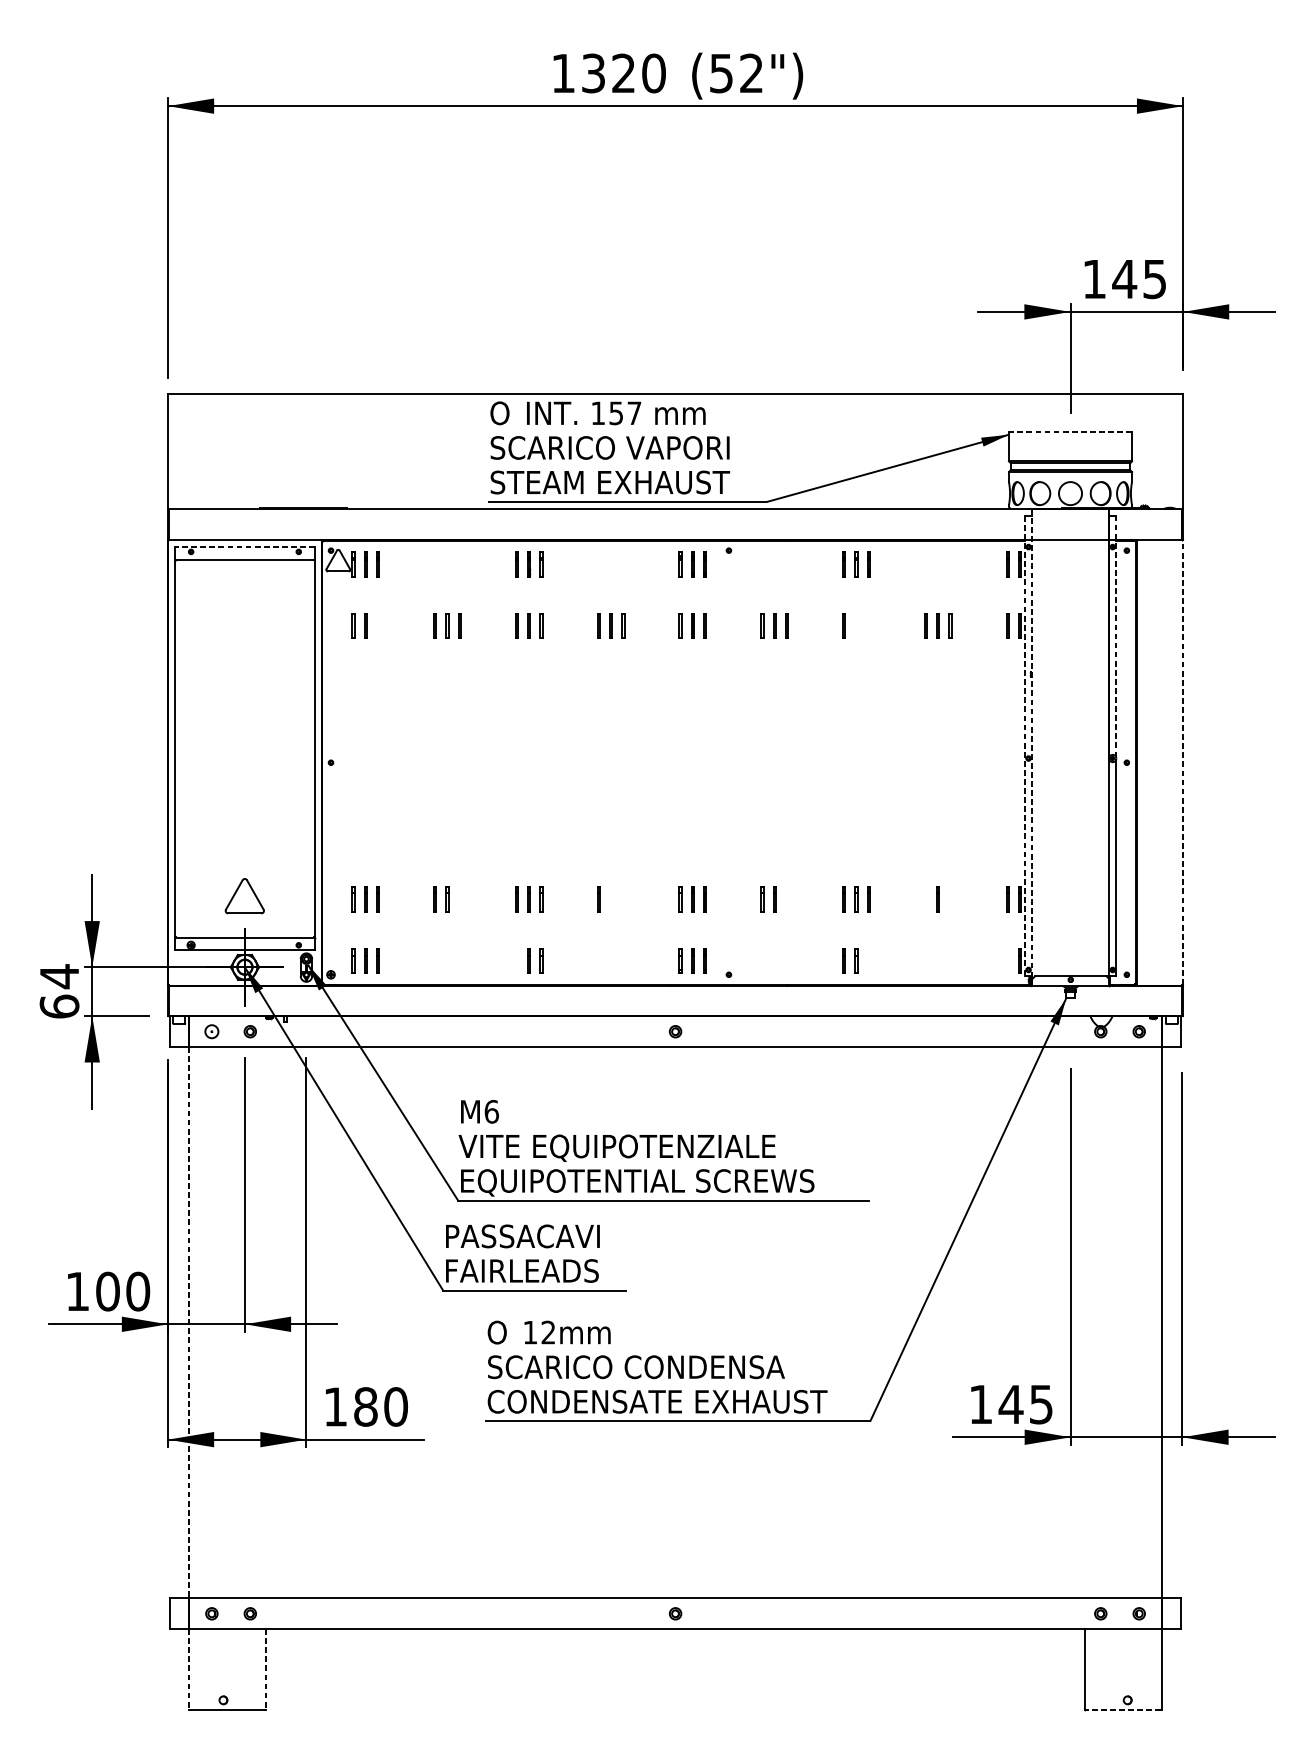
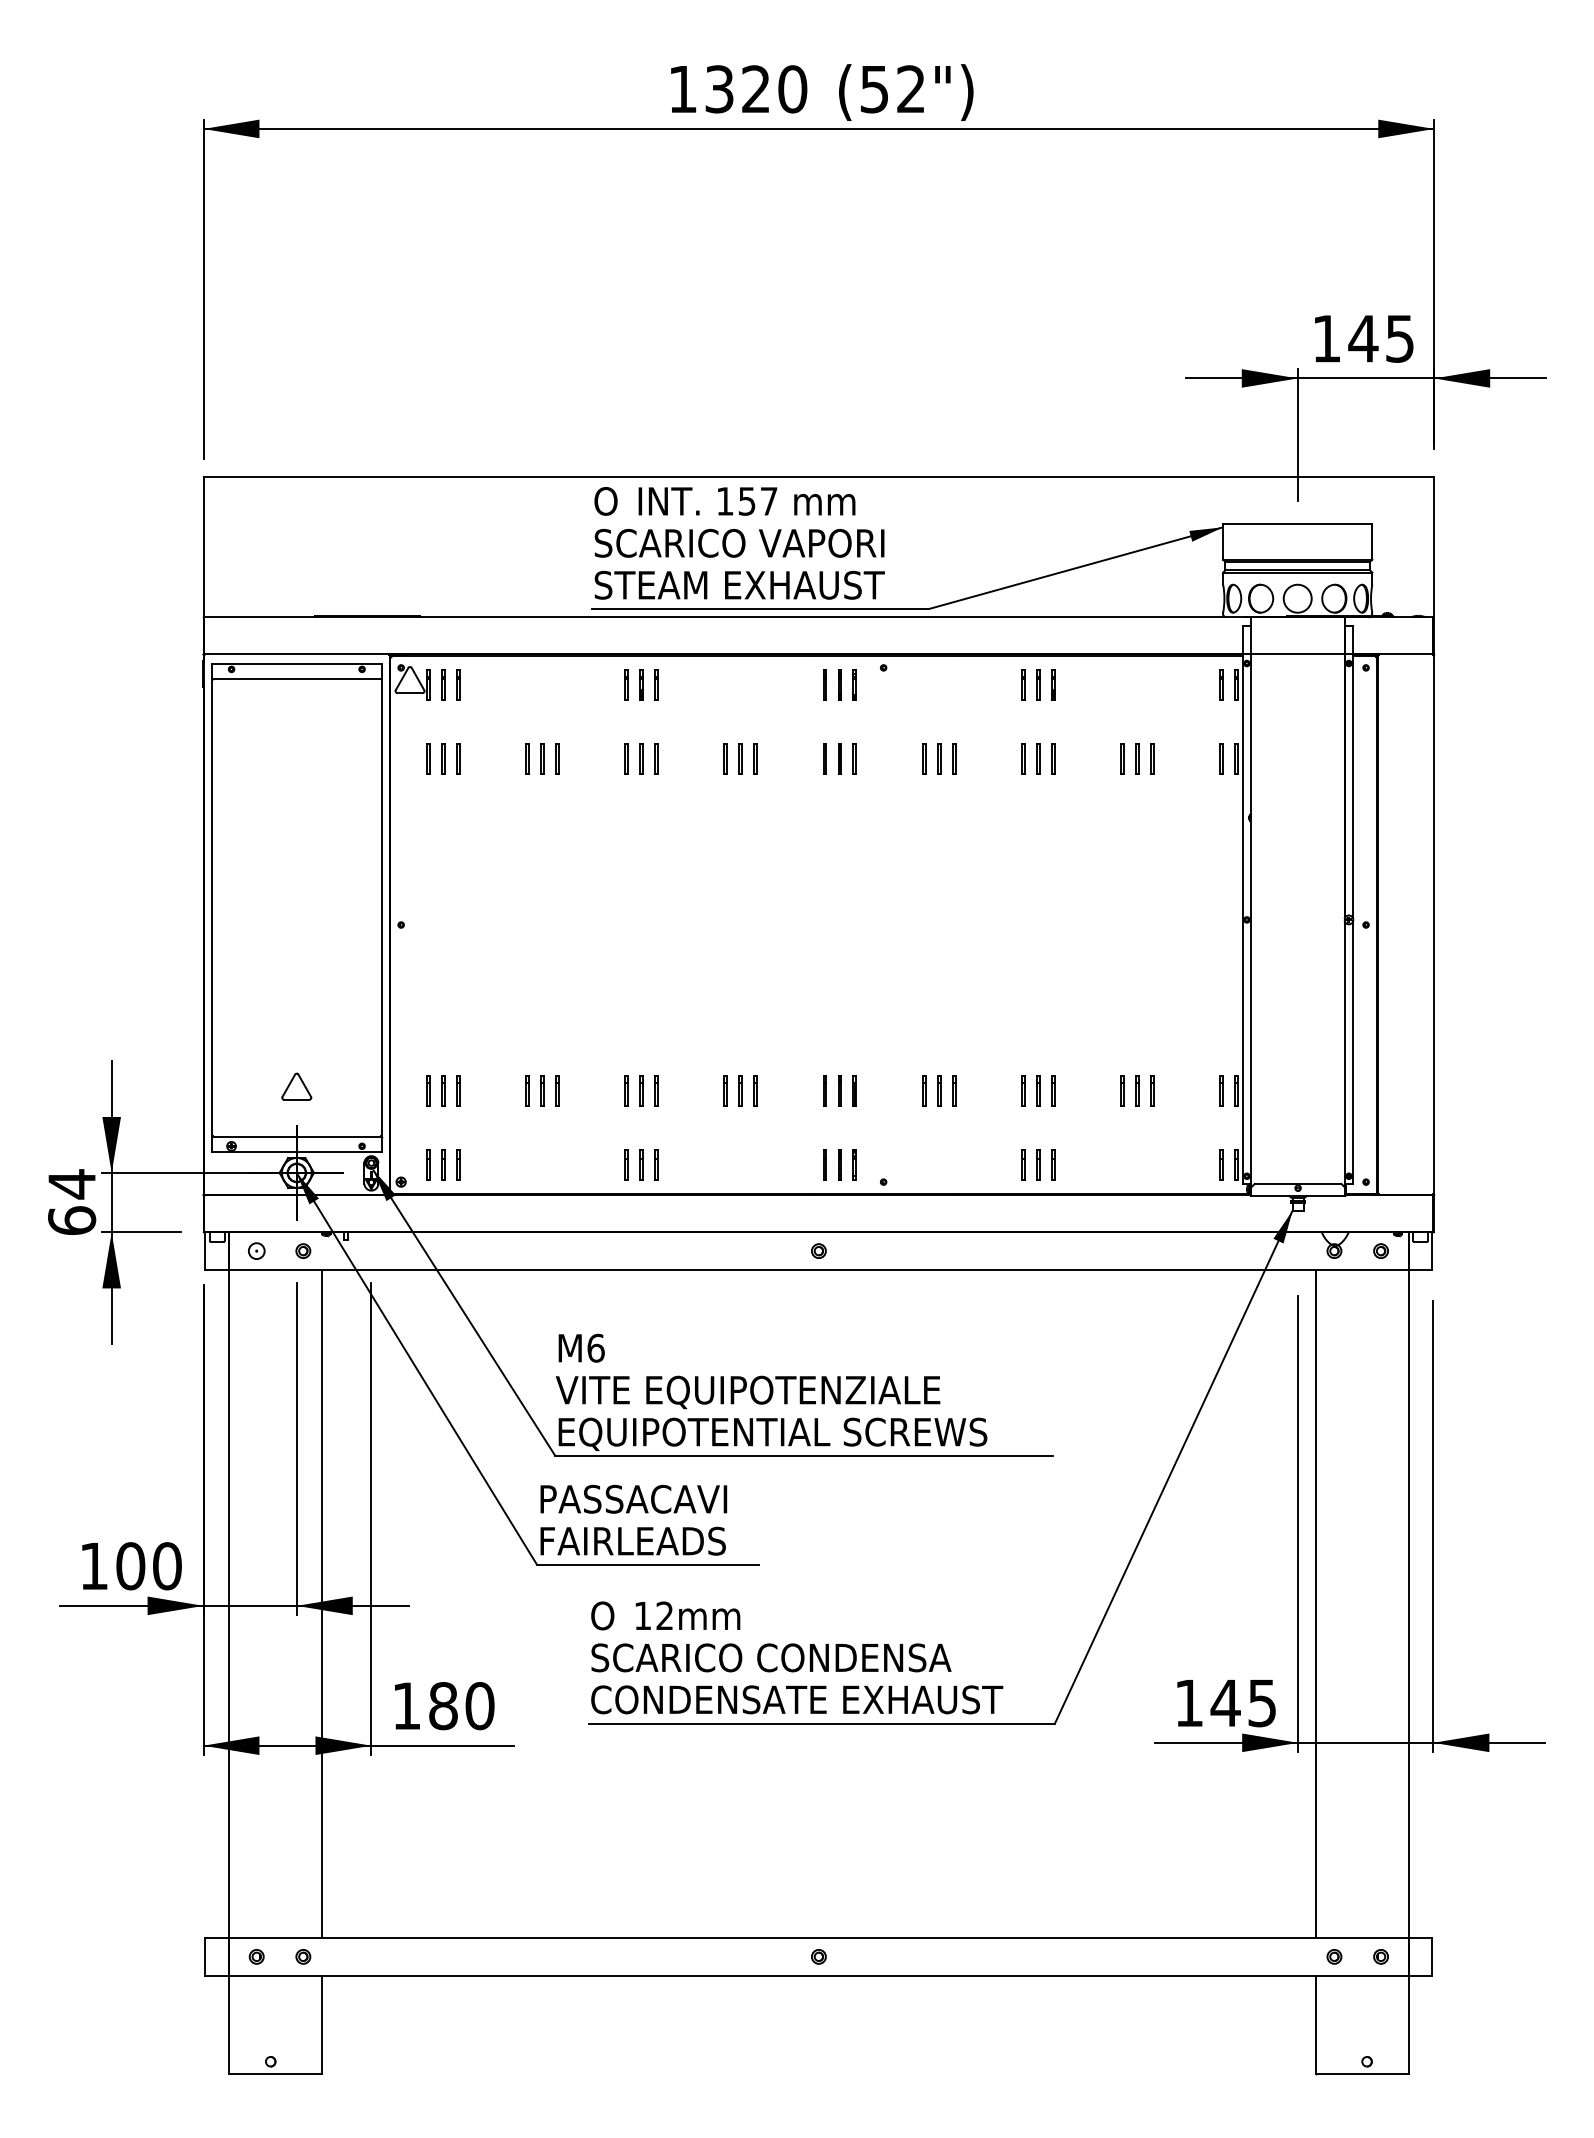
line: (1070, 432) -> (1297, 524), dashed -> solid
line: (244, 547) -> (296, 663), dashed -> solid
line: (377, 625) -> (457, 758), added
line: (855, 625) -> (1037, 758), added
line: (868, 625) -> (1052, 758), added
line: (1116, 636) -> (1353, 771), dashed -> solid
line: (1032, 744) -> (1251, 902), dashed -> solid
line: (1024, 746) -> (1242, 905), dashed -> solid
line: (1183, 762) -> (1434, 924), dashed -> solid
part: (244, 895) -> (296, 1086), size x0.62
line: (459, 899) -> (556, 1090), added
line: (610, 899) -> (739, 1090), added
line: (622, 899) -> (754, 1090), added
line: (786, 899) -> (953, 1090), added
line: (925, 899) -> (1121, 1090), added
line: (949, 899) -> (1151, 1090), added
line: (516, 960) -> (625, 1164), added
line: (868, 960) -> (1052, 1164), added
line: (1006, 960) -> (1220, 1164), added
line: (266, 1322) -> (322, 1603), added
line: (1085, 1322) -> (1315, 1603), added
line: (188, 1323) -> (228, 1604), dashed -> solid
line: (188, 1670) -> (228, 2025), dashed -> solid
line: (266, 1670) -> (322, 2025), dashed -> solid
line: (1123, 1710) -> (1361, 2073), dashed -> solid

